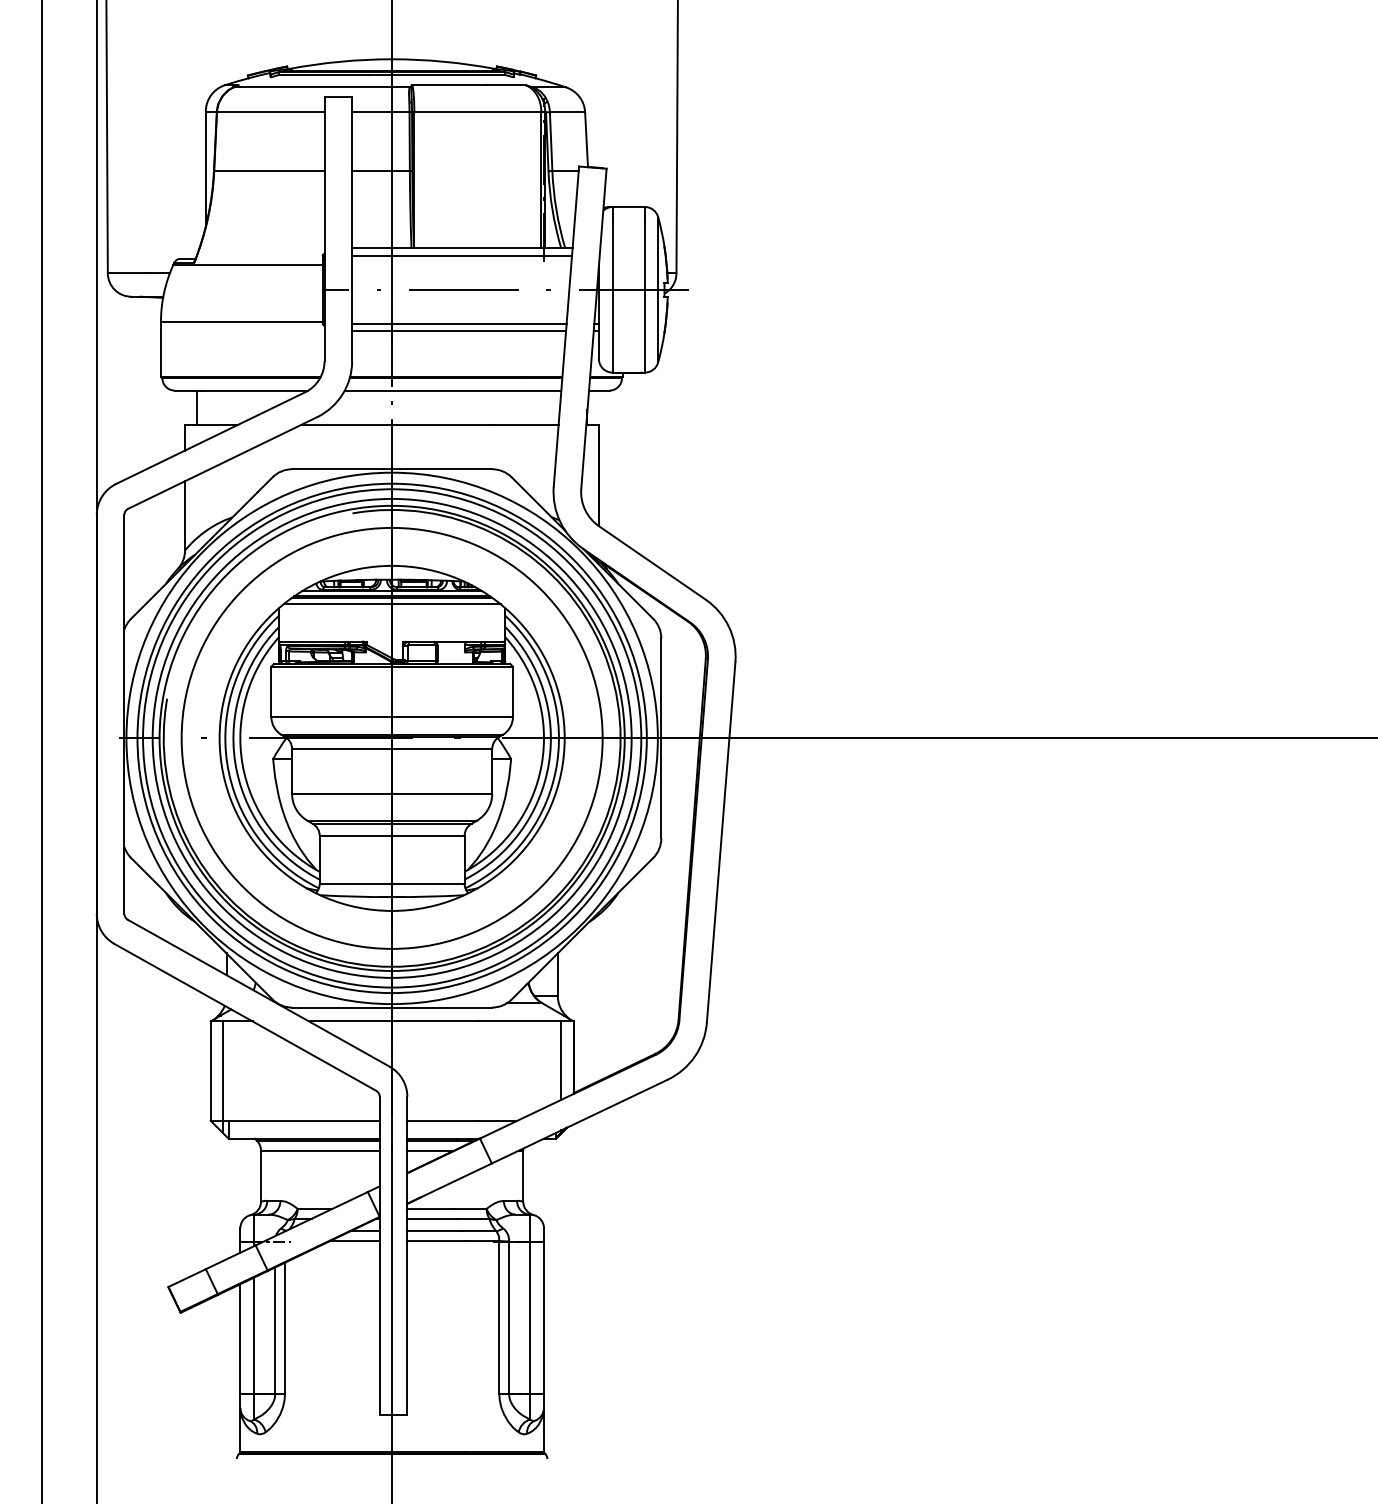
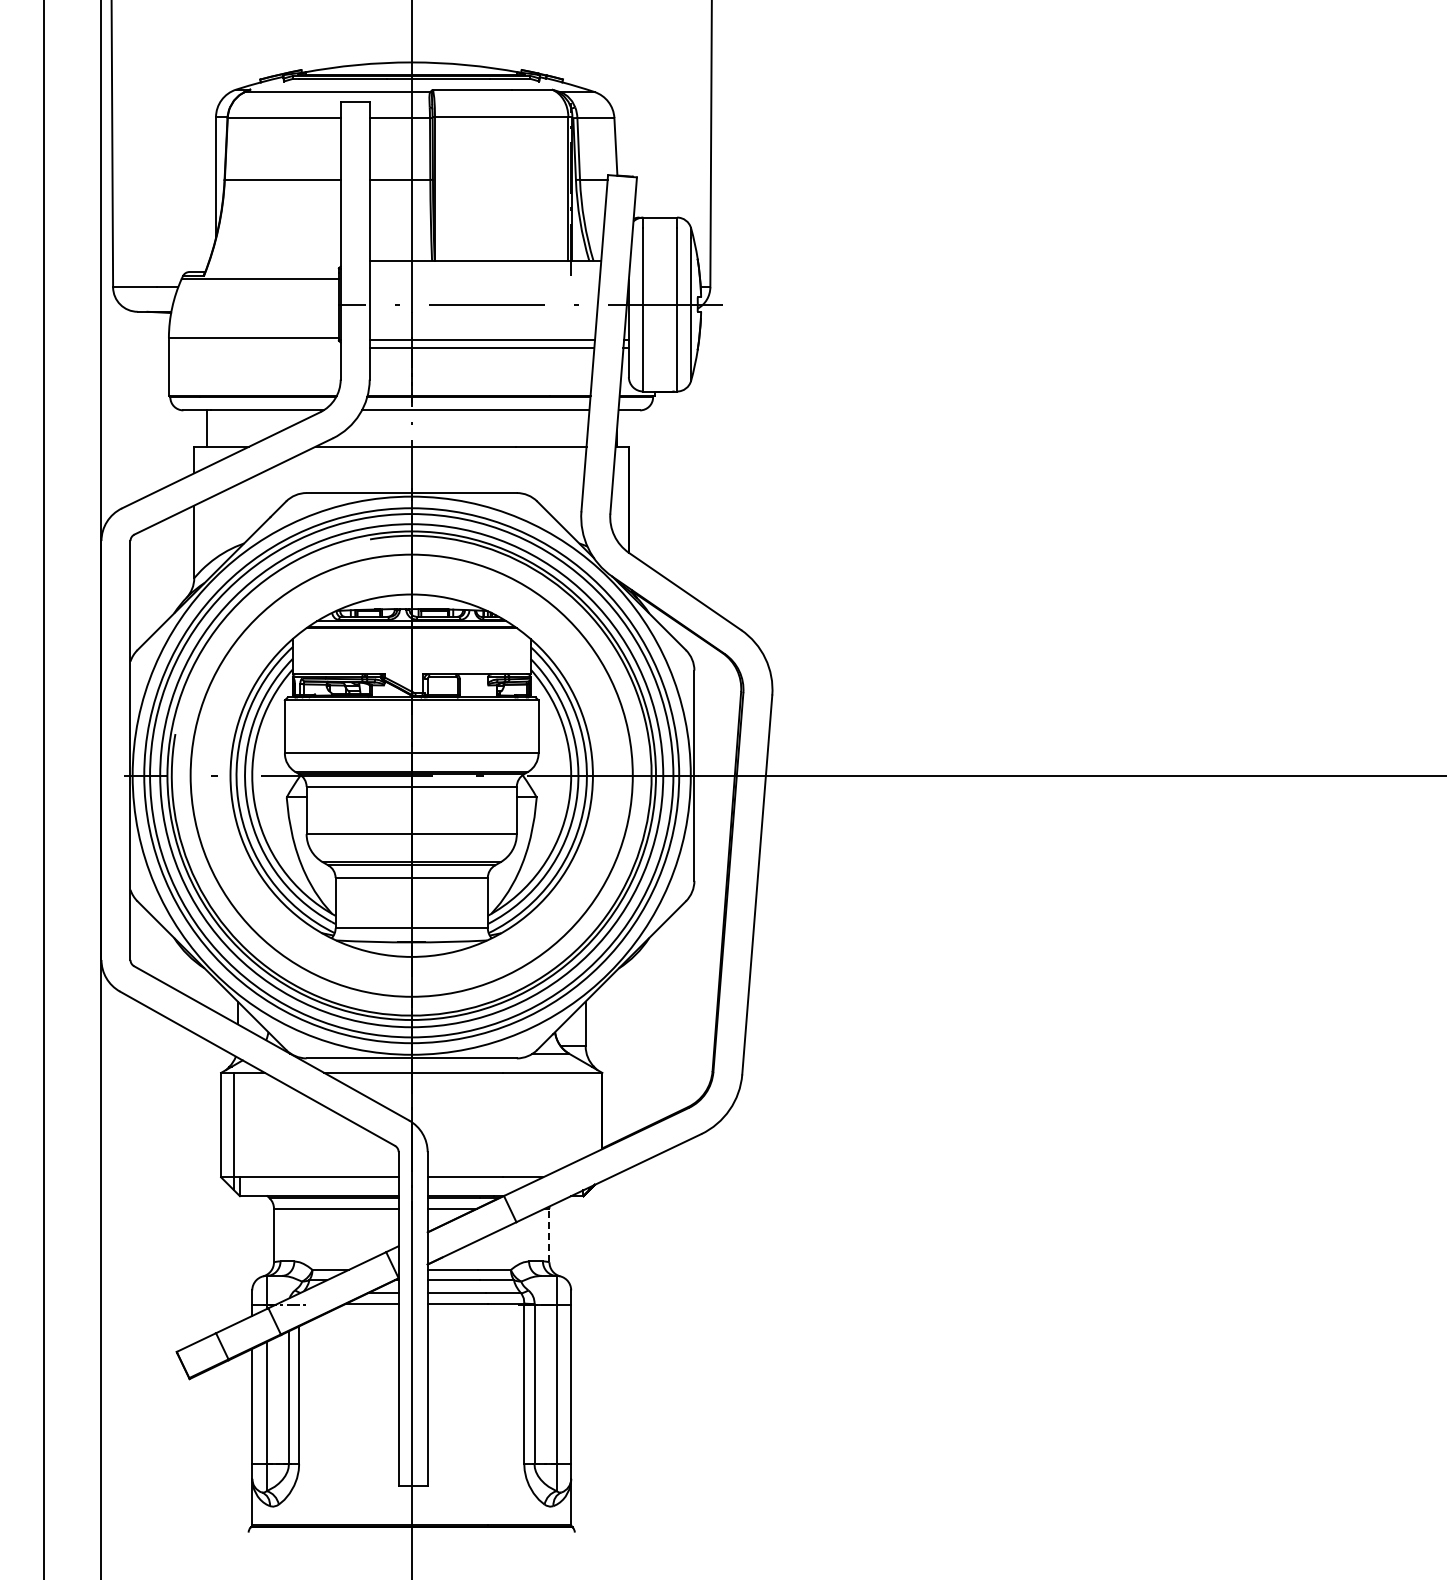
line: (461, 255) -> (484, 268), removed
line: (391, 603) -> (411, 634), removed
line: (561, 1060) -> (589, 1113), removed
line: (523, 1176) -> (549, 1235), solid -> dashed

